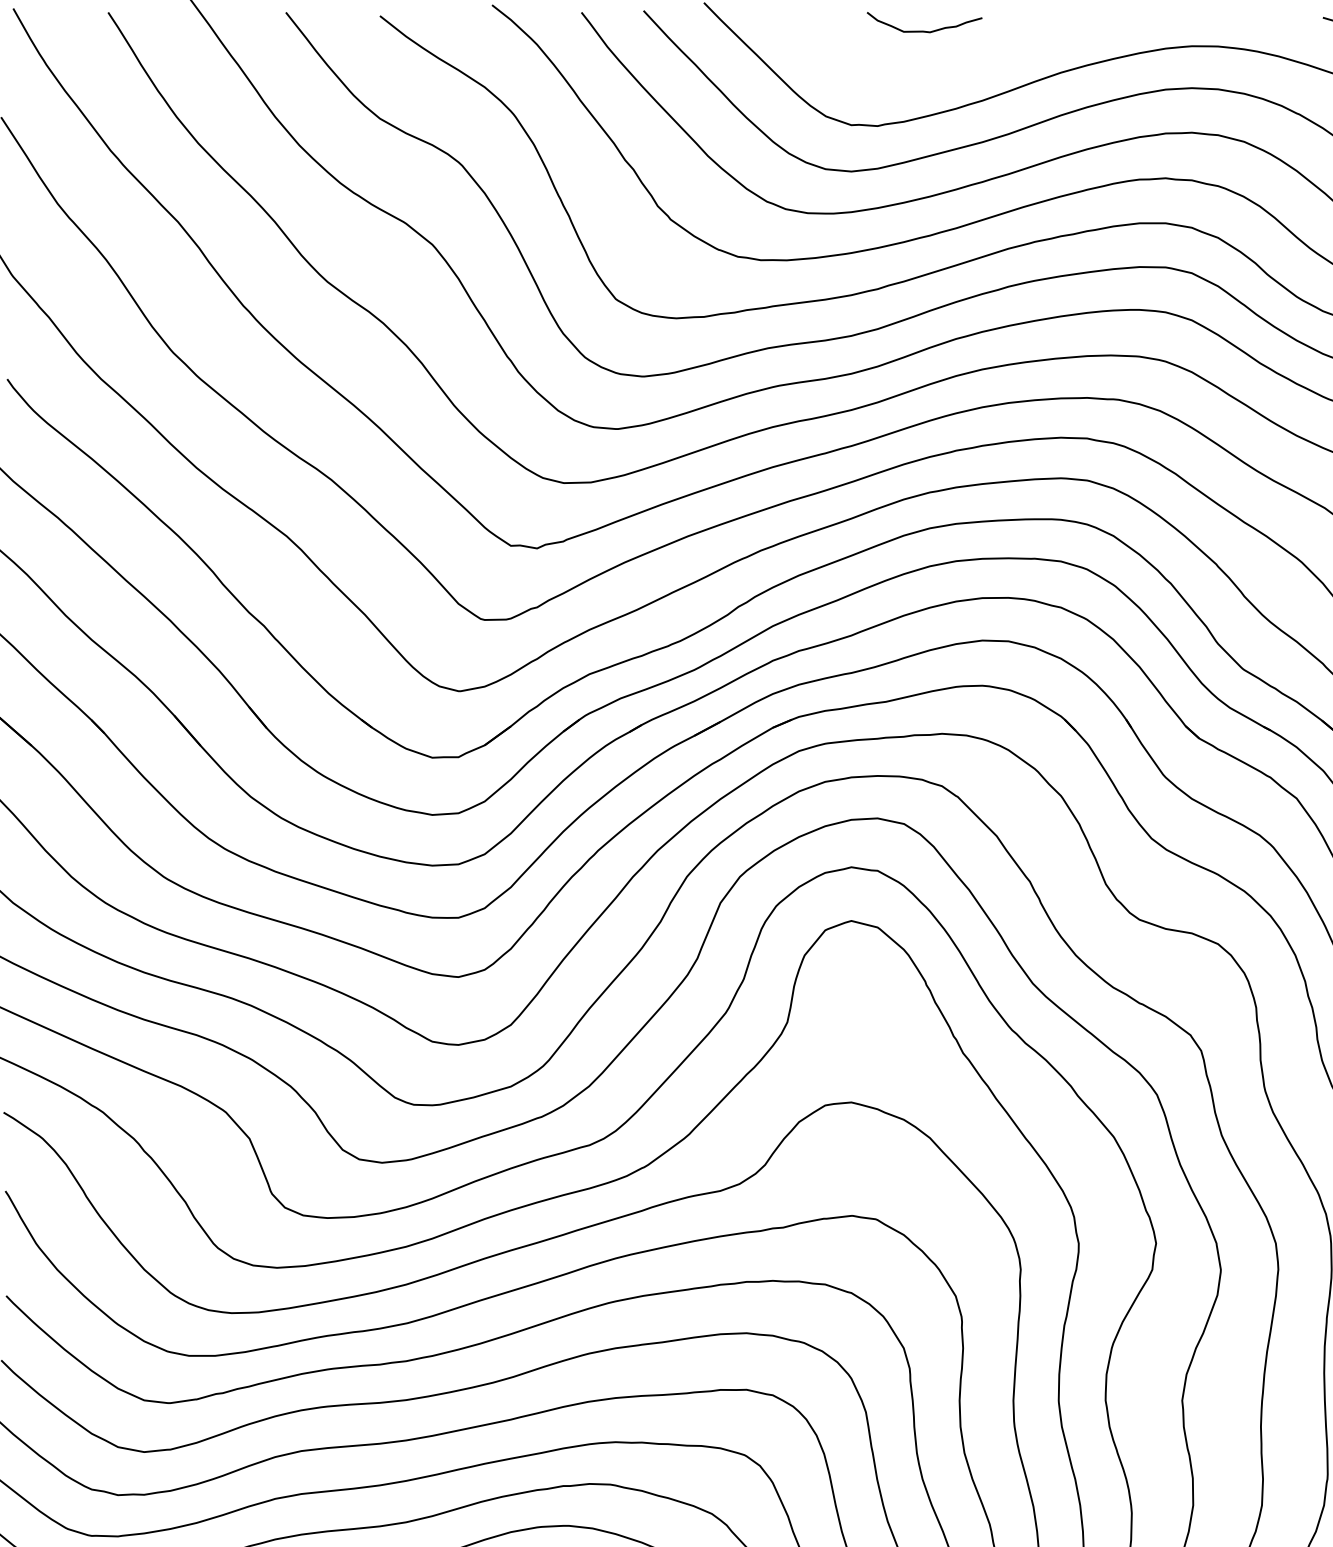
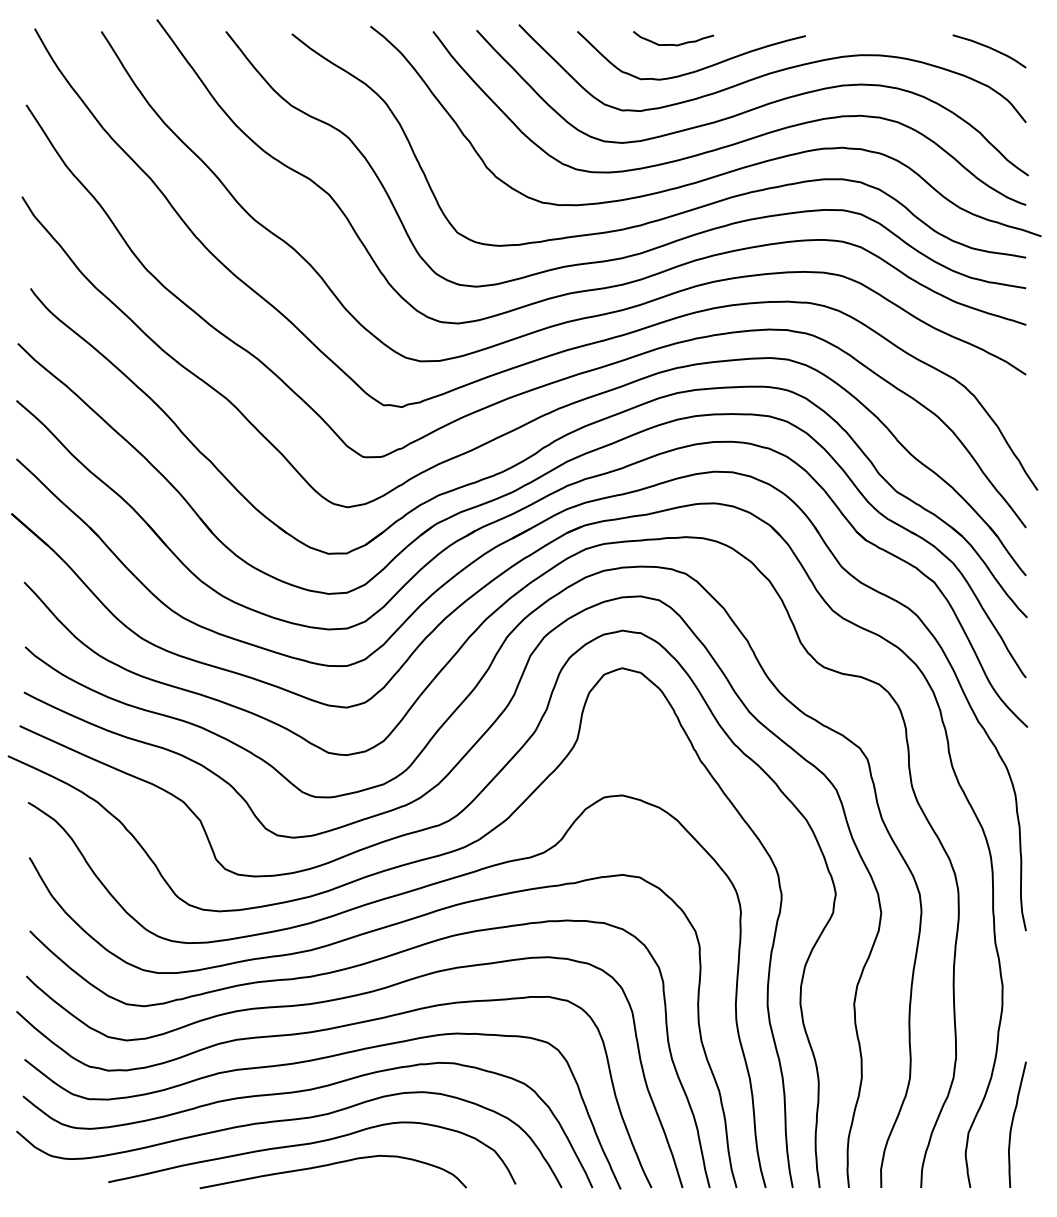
curve: (958, 66) -> (697, 69), added

